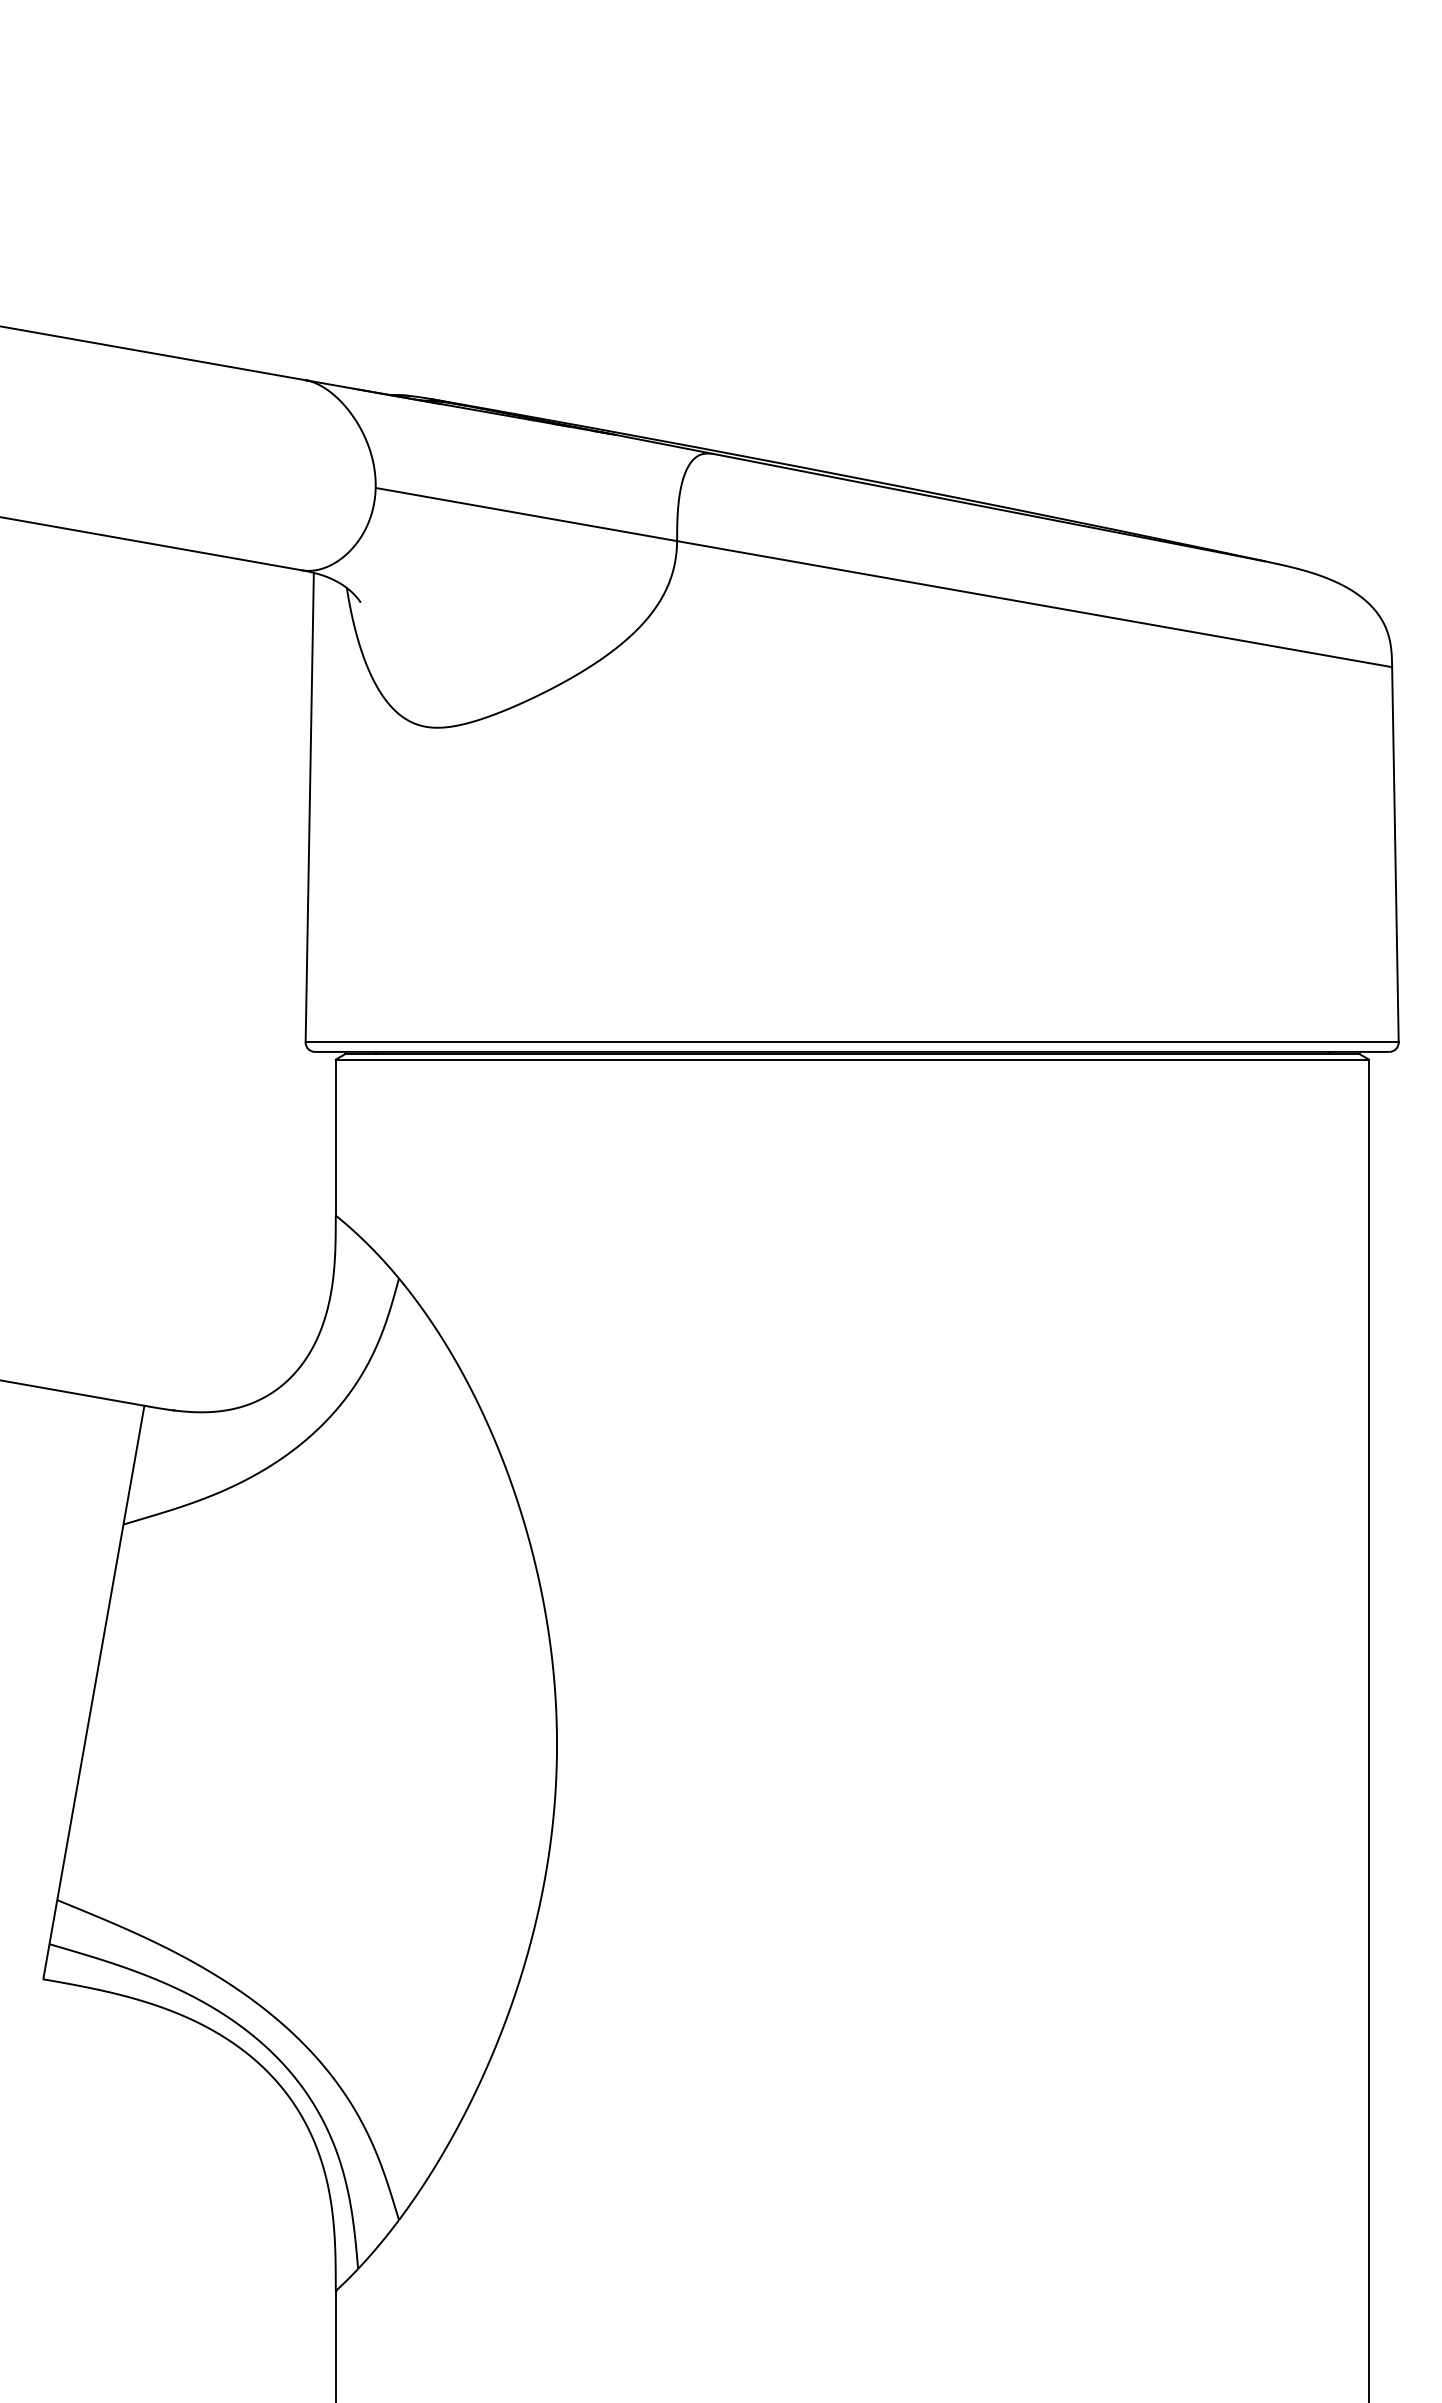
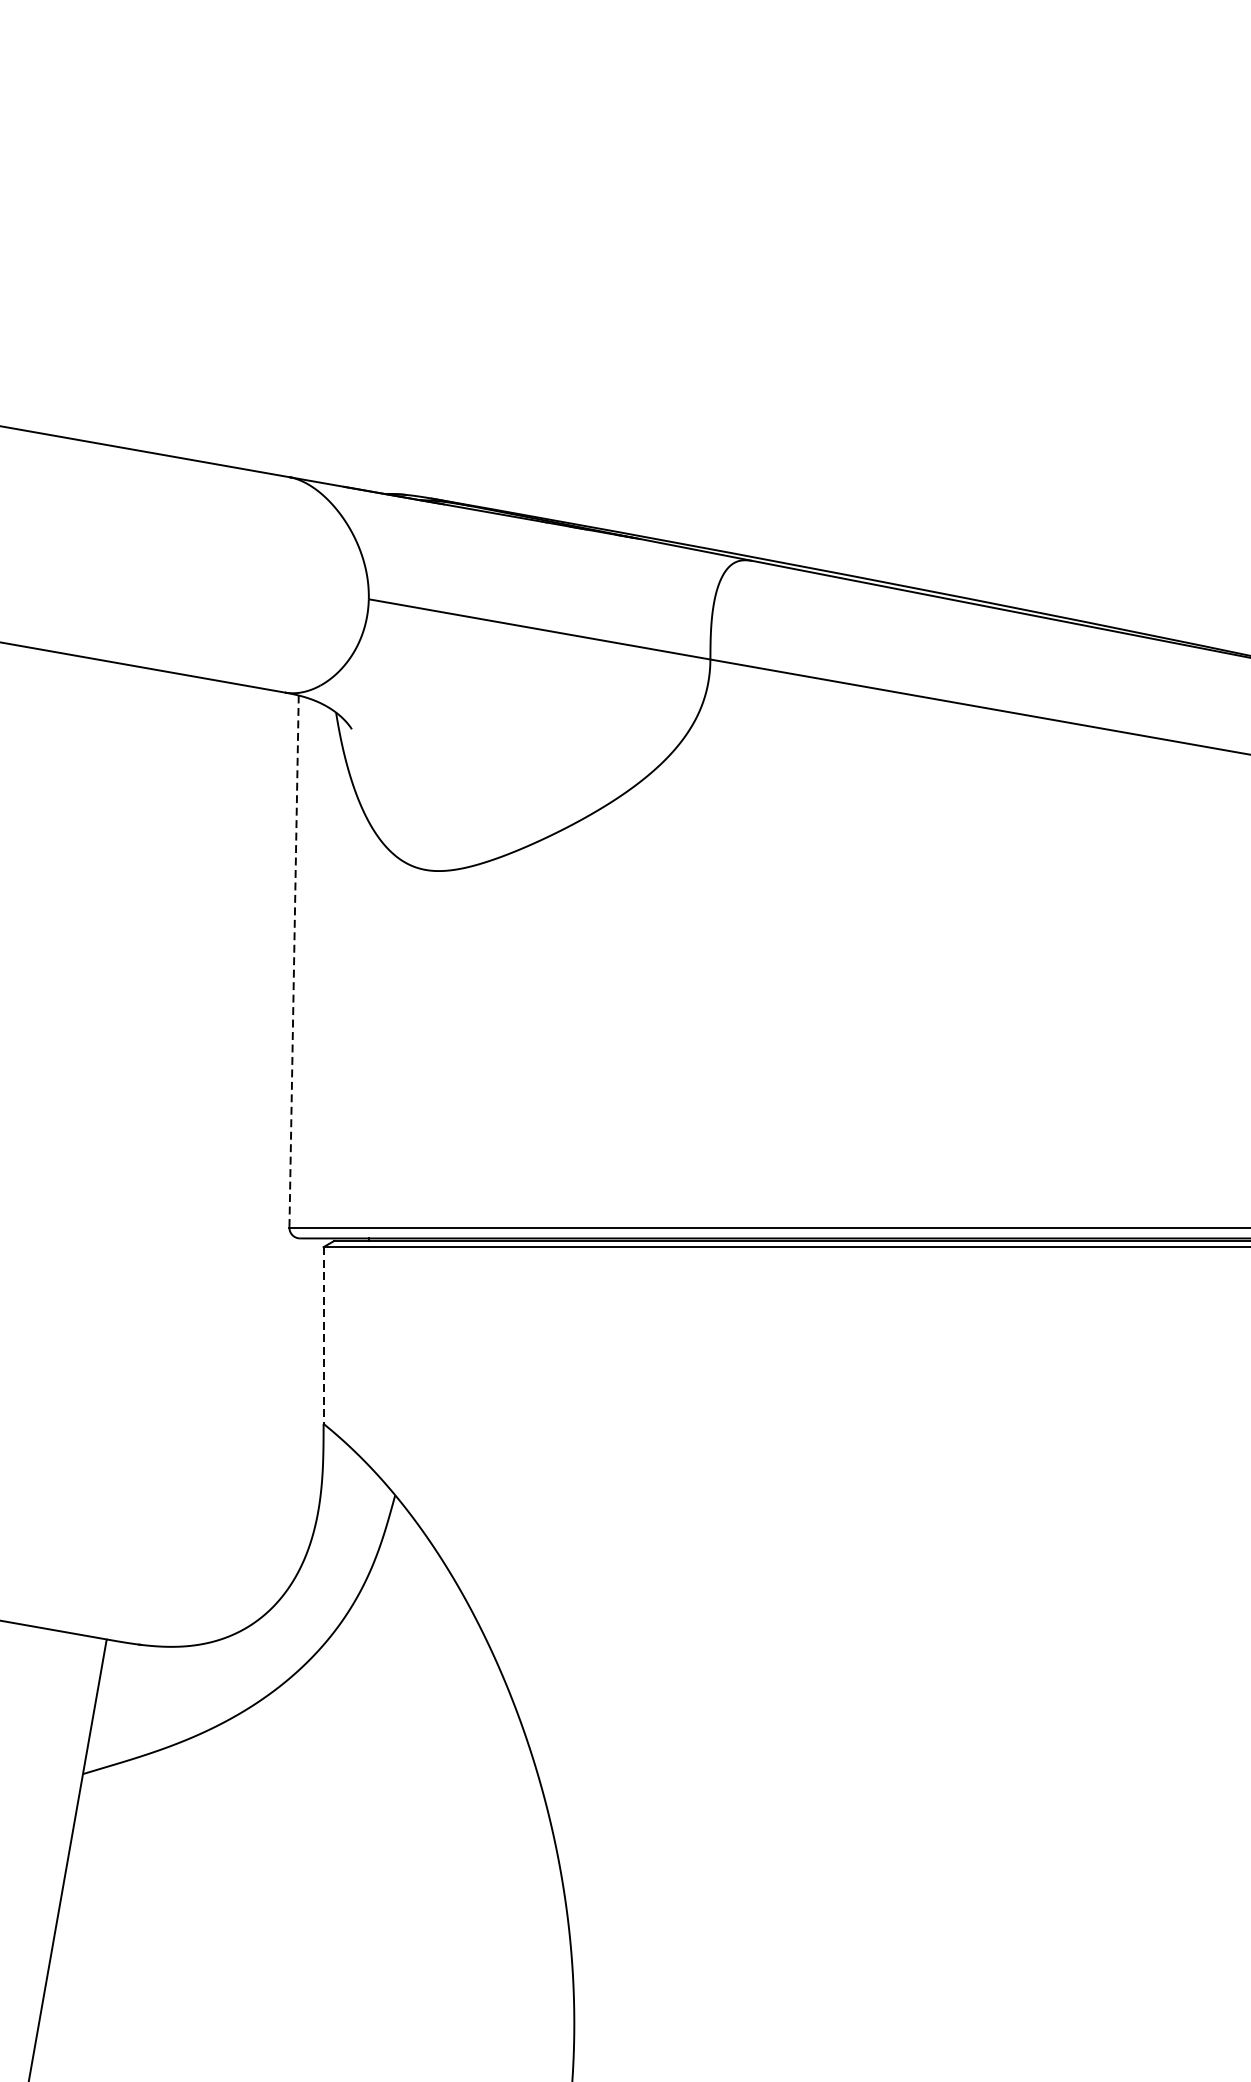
line: (309, 807) -> (293, 961), solid -> dashed
line: (335, 1137) -> (323, 1335), solid -> dashed

